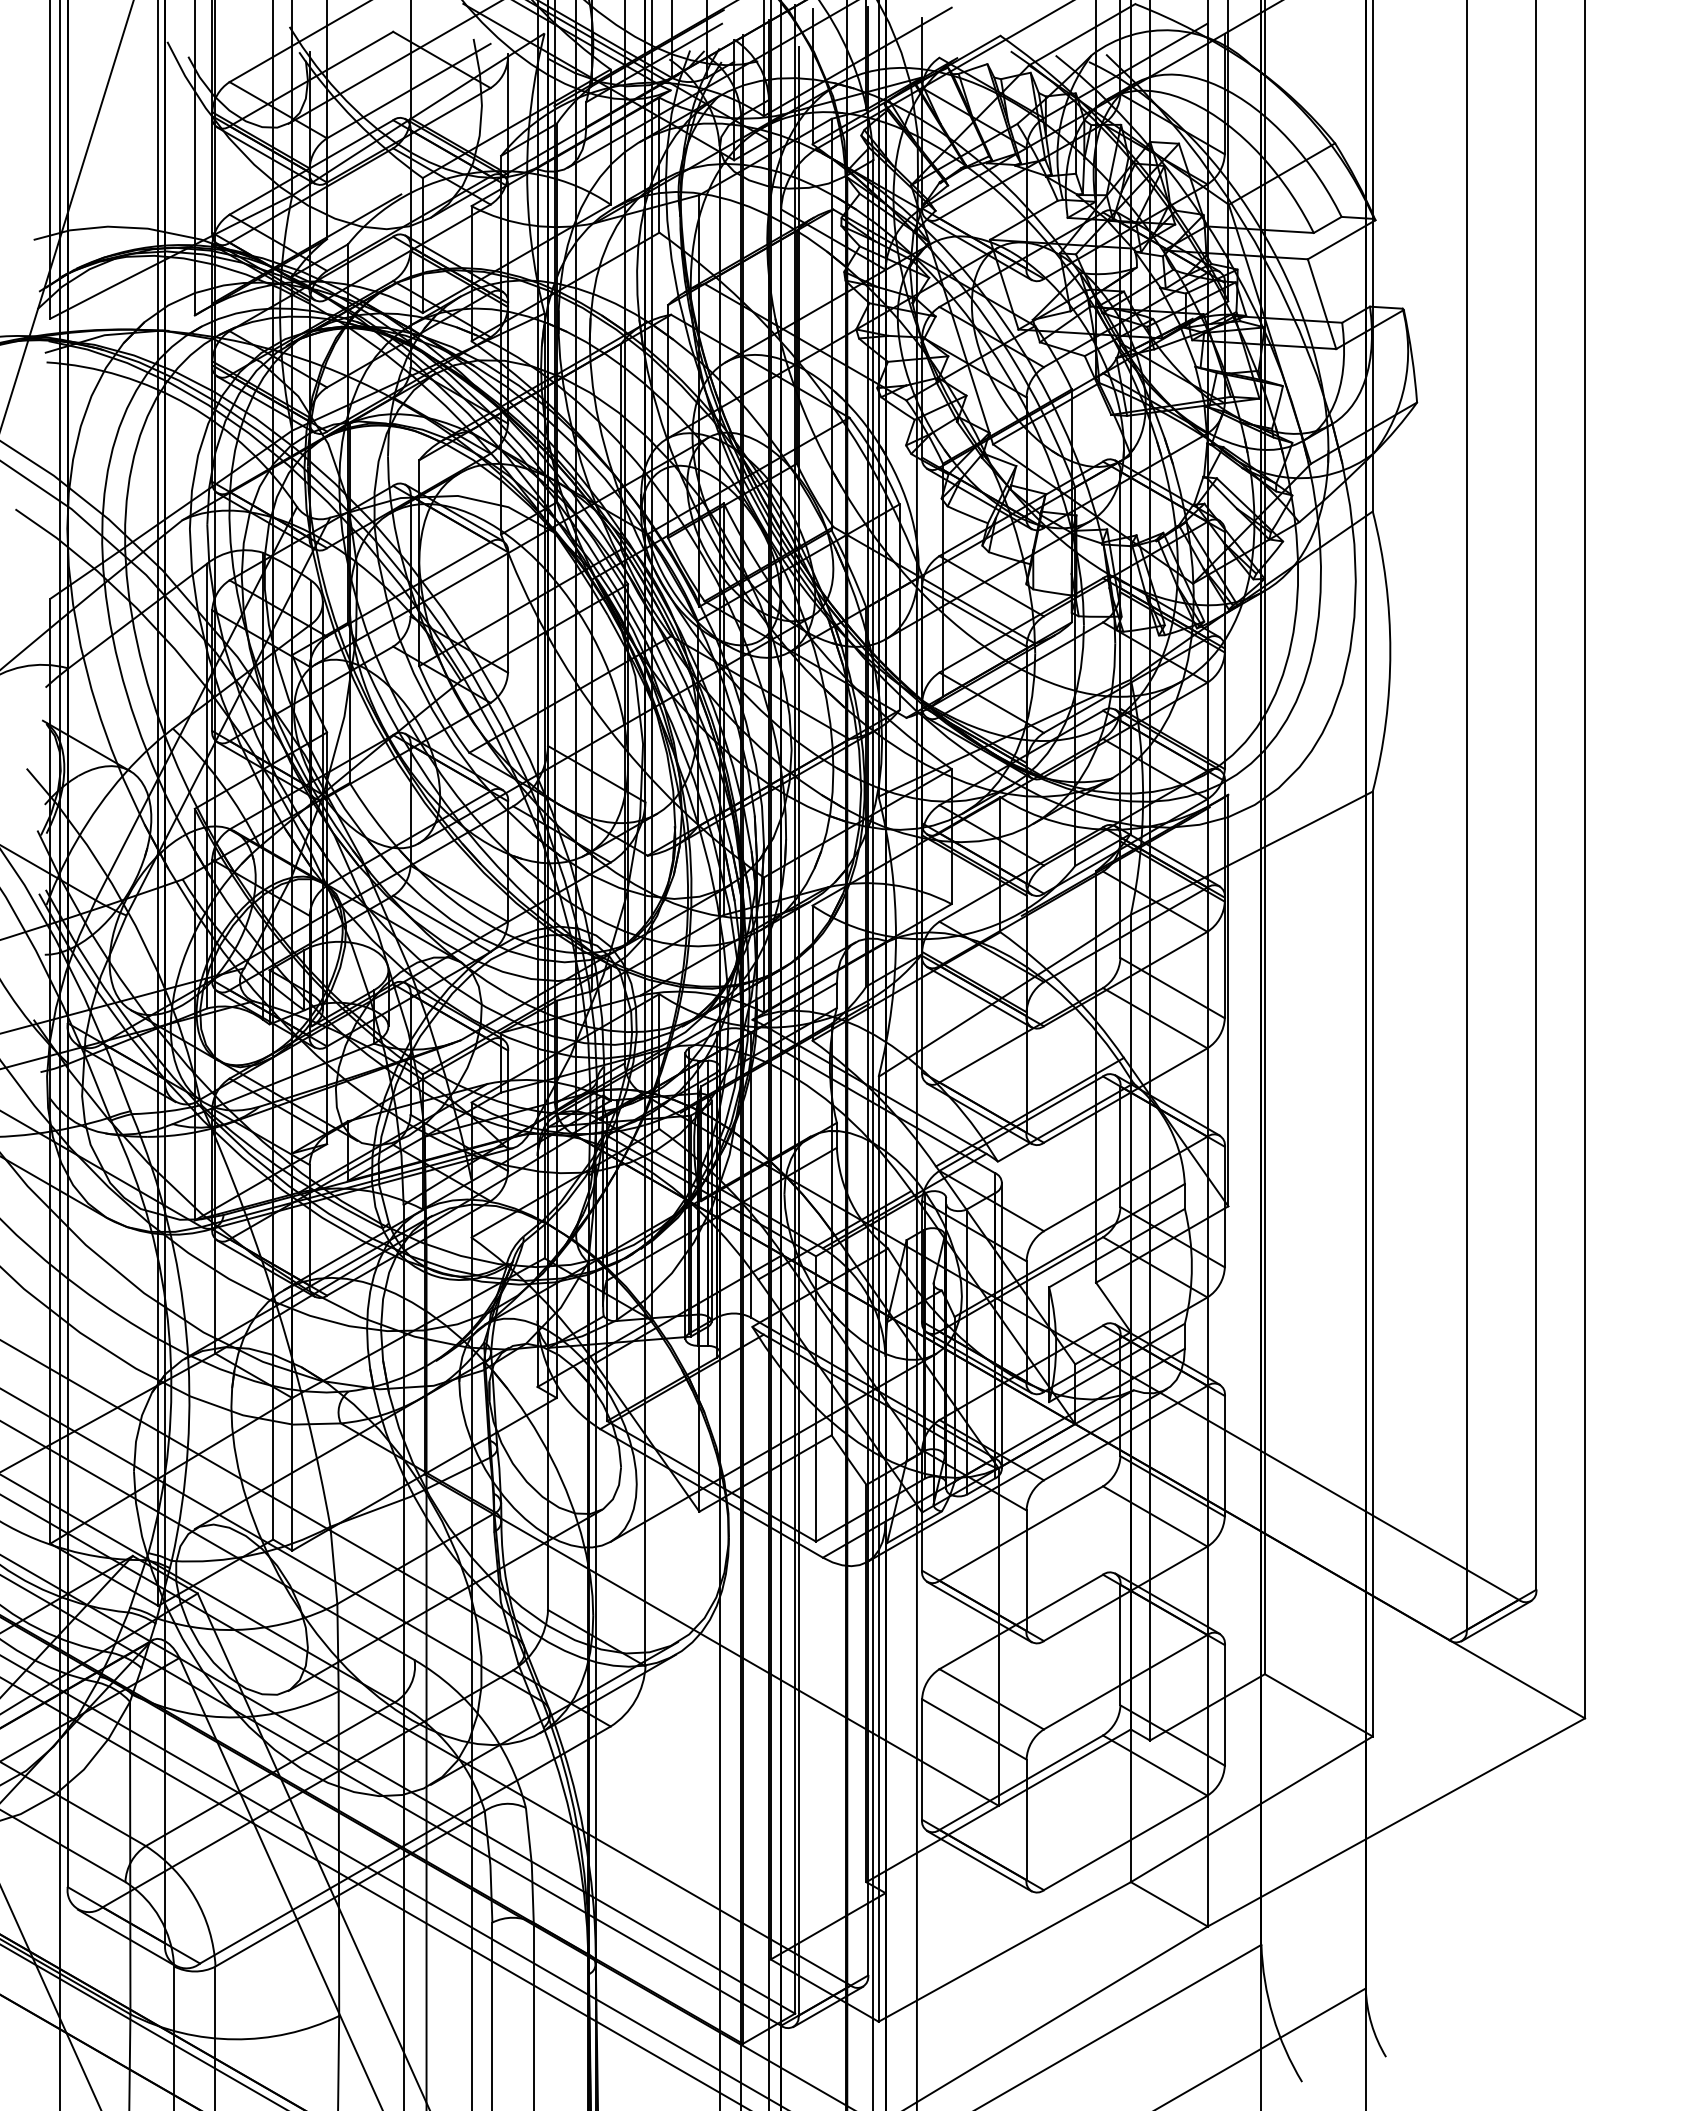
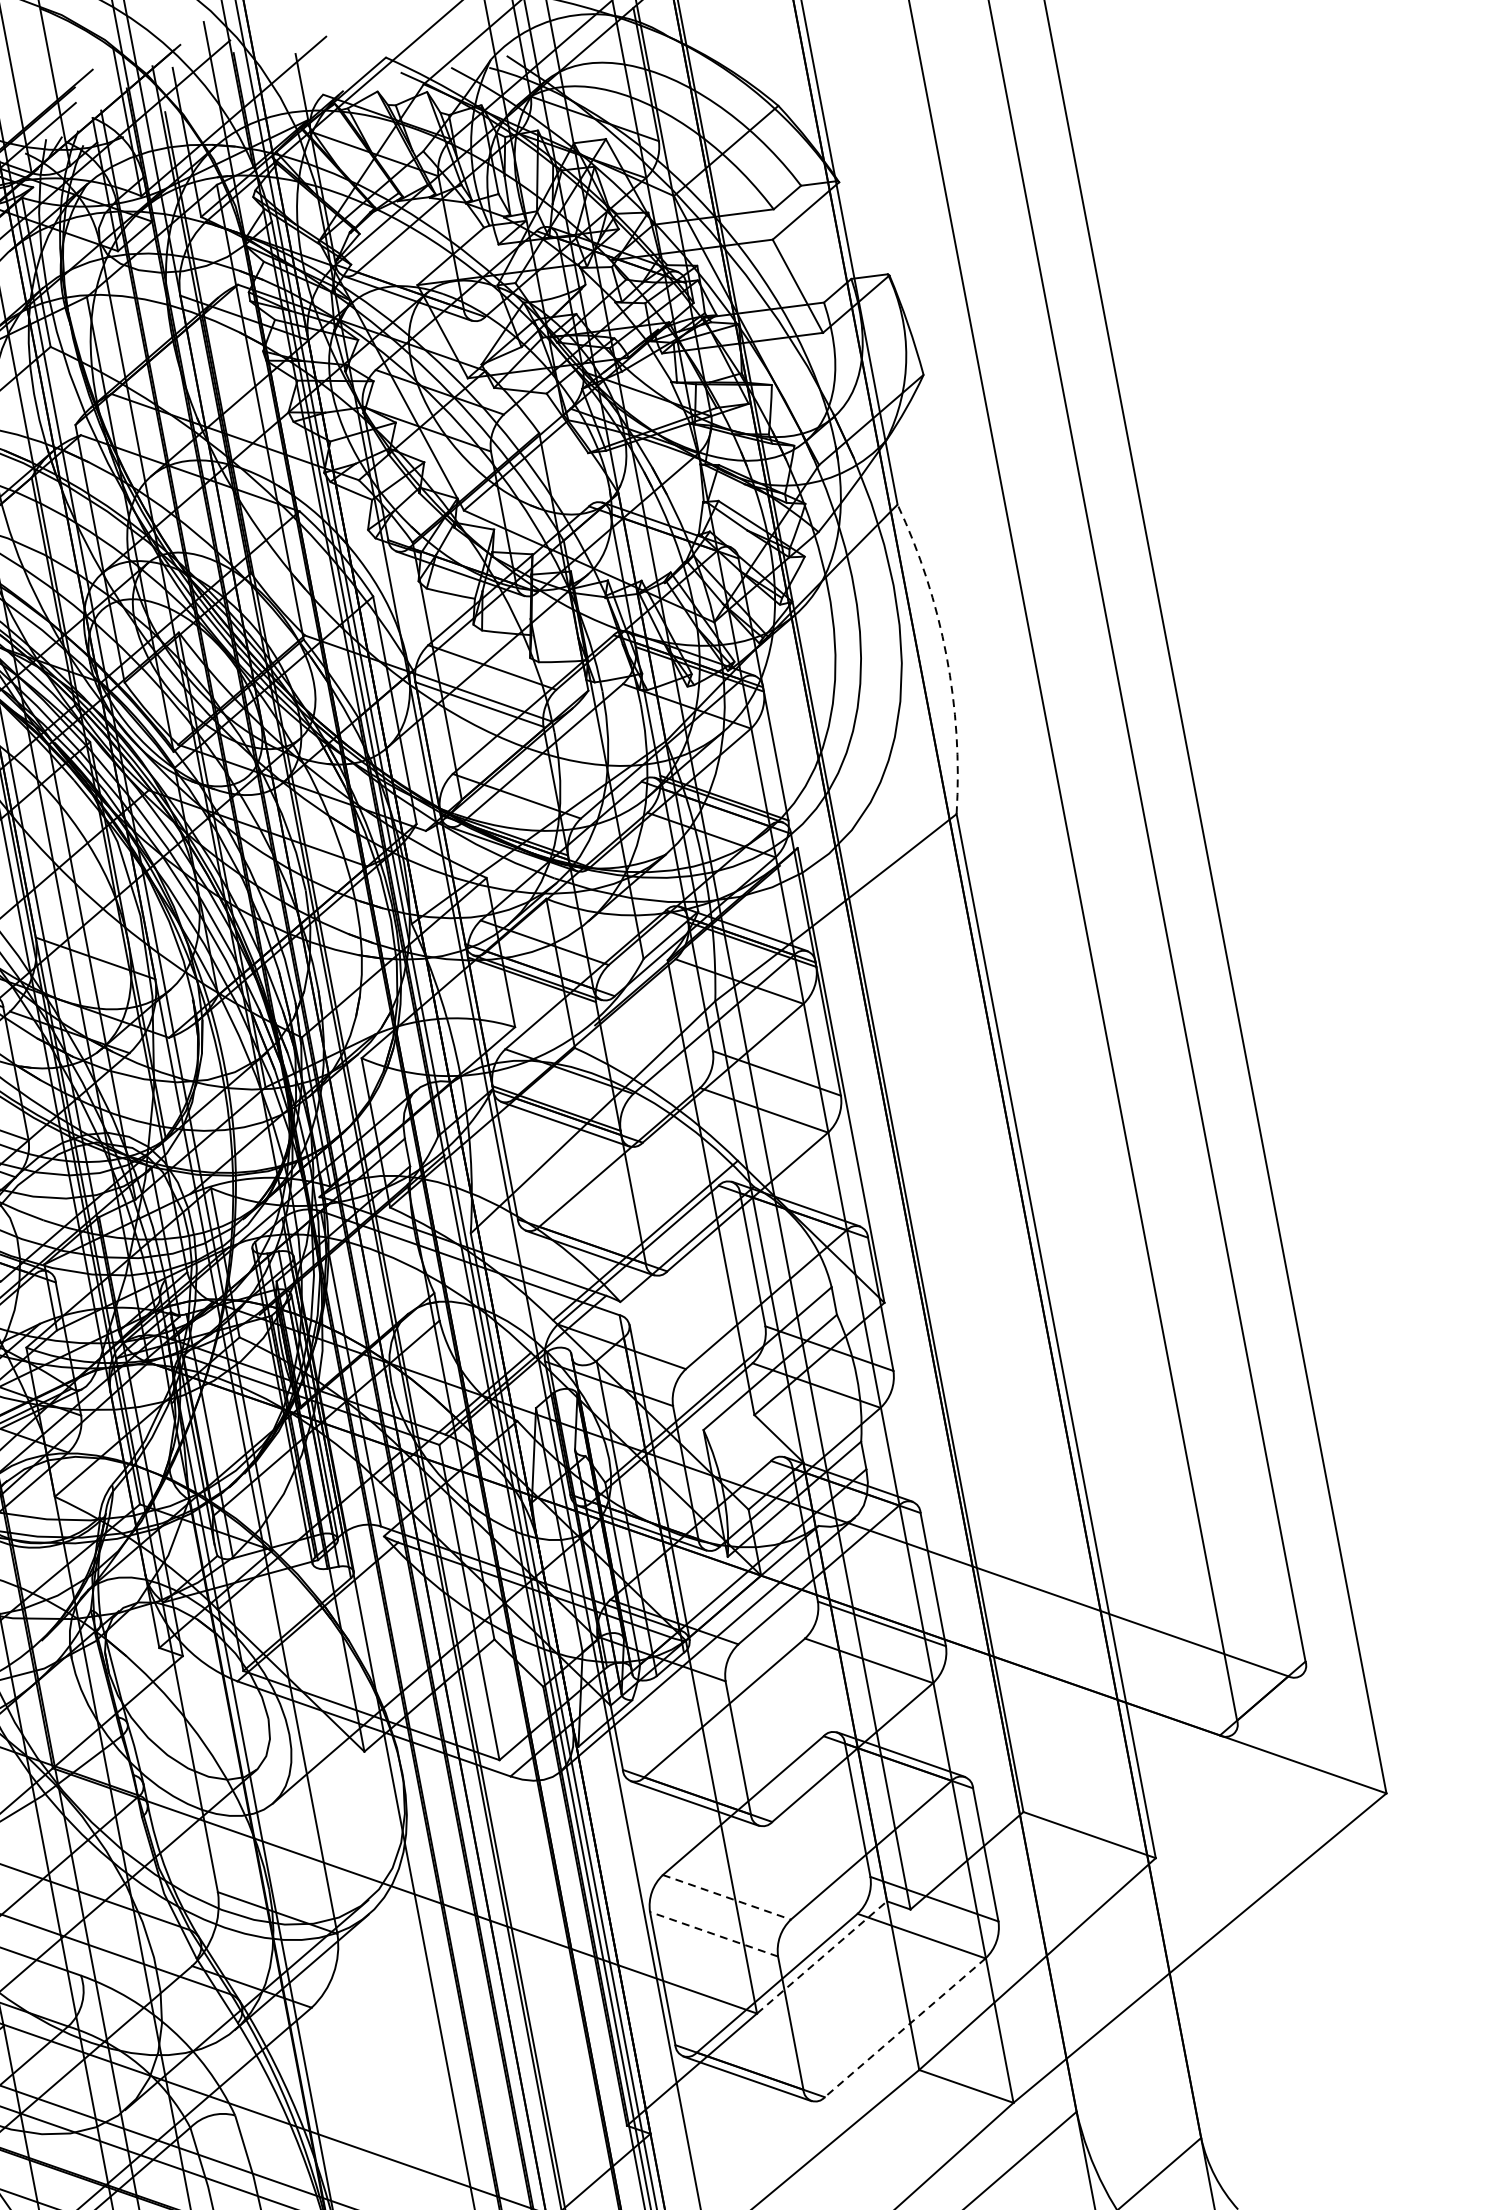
arc: (1390, 651) -> (946, 655), solid -> dashed
line: (1496, 1621) -> (1268, 1704), removed
line: (992, 1699) -> (727, 1897), solid -> dashed
line: (973, 1729) -> (713, 1934), solid -> dashed
line: (1065, 1767) -> (822, 1957), solid -> dashed
line: (1125, 1843) -> (905, 2028), solid -> dashed

